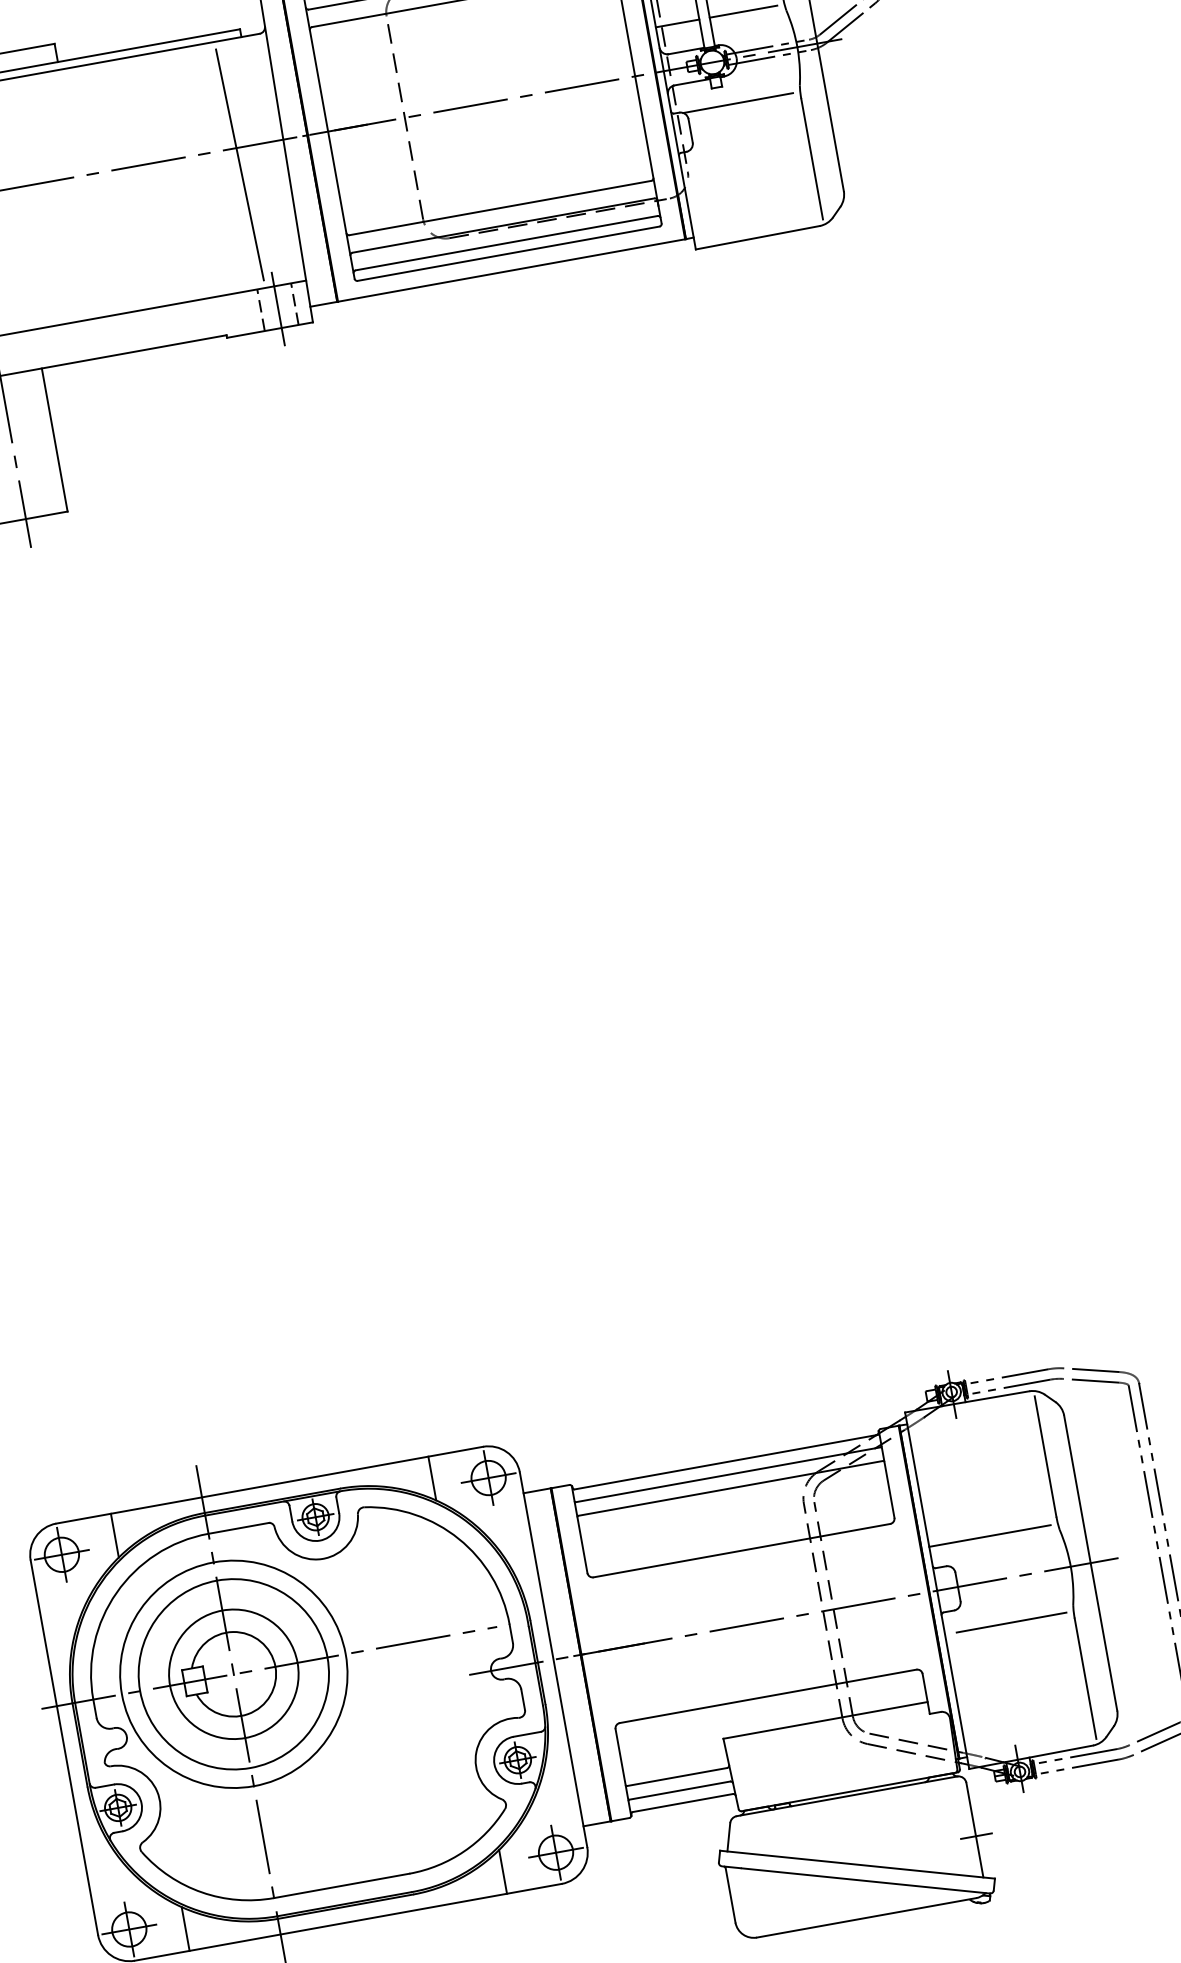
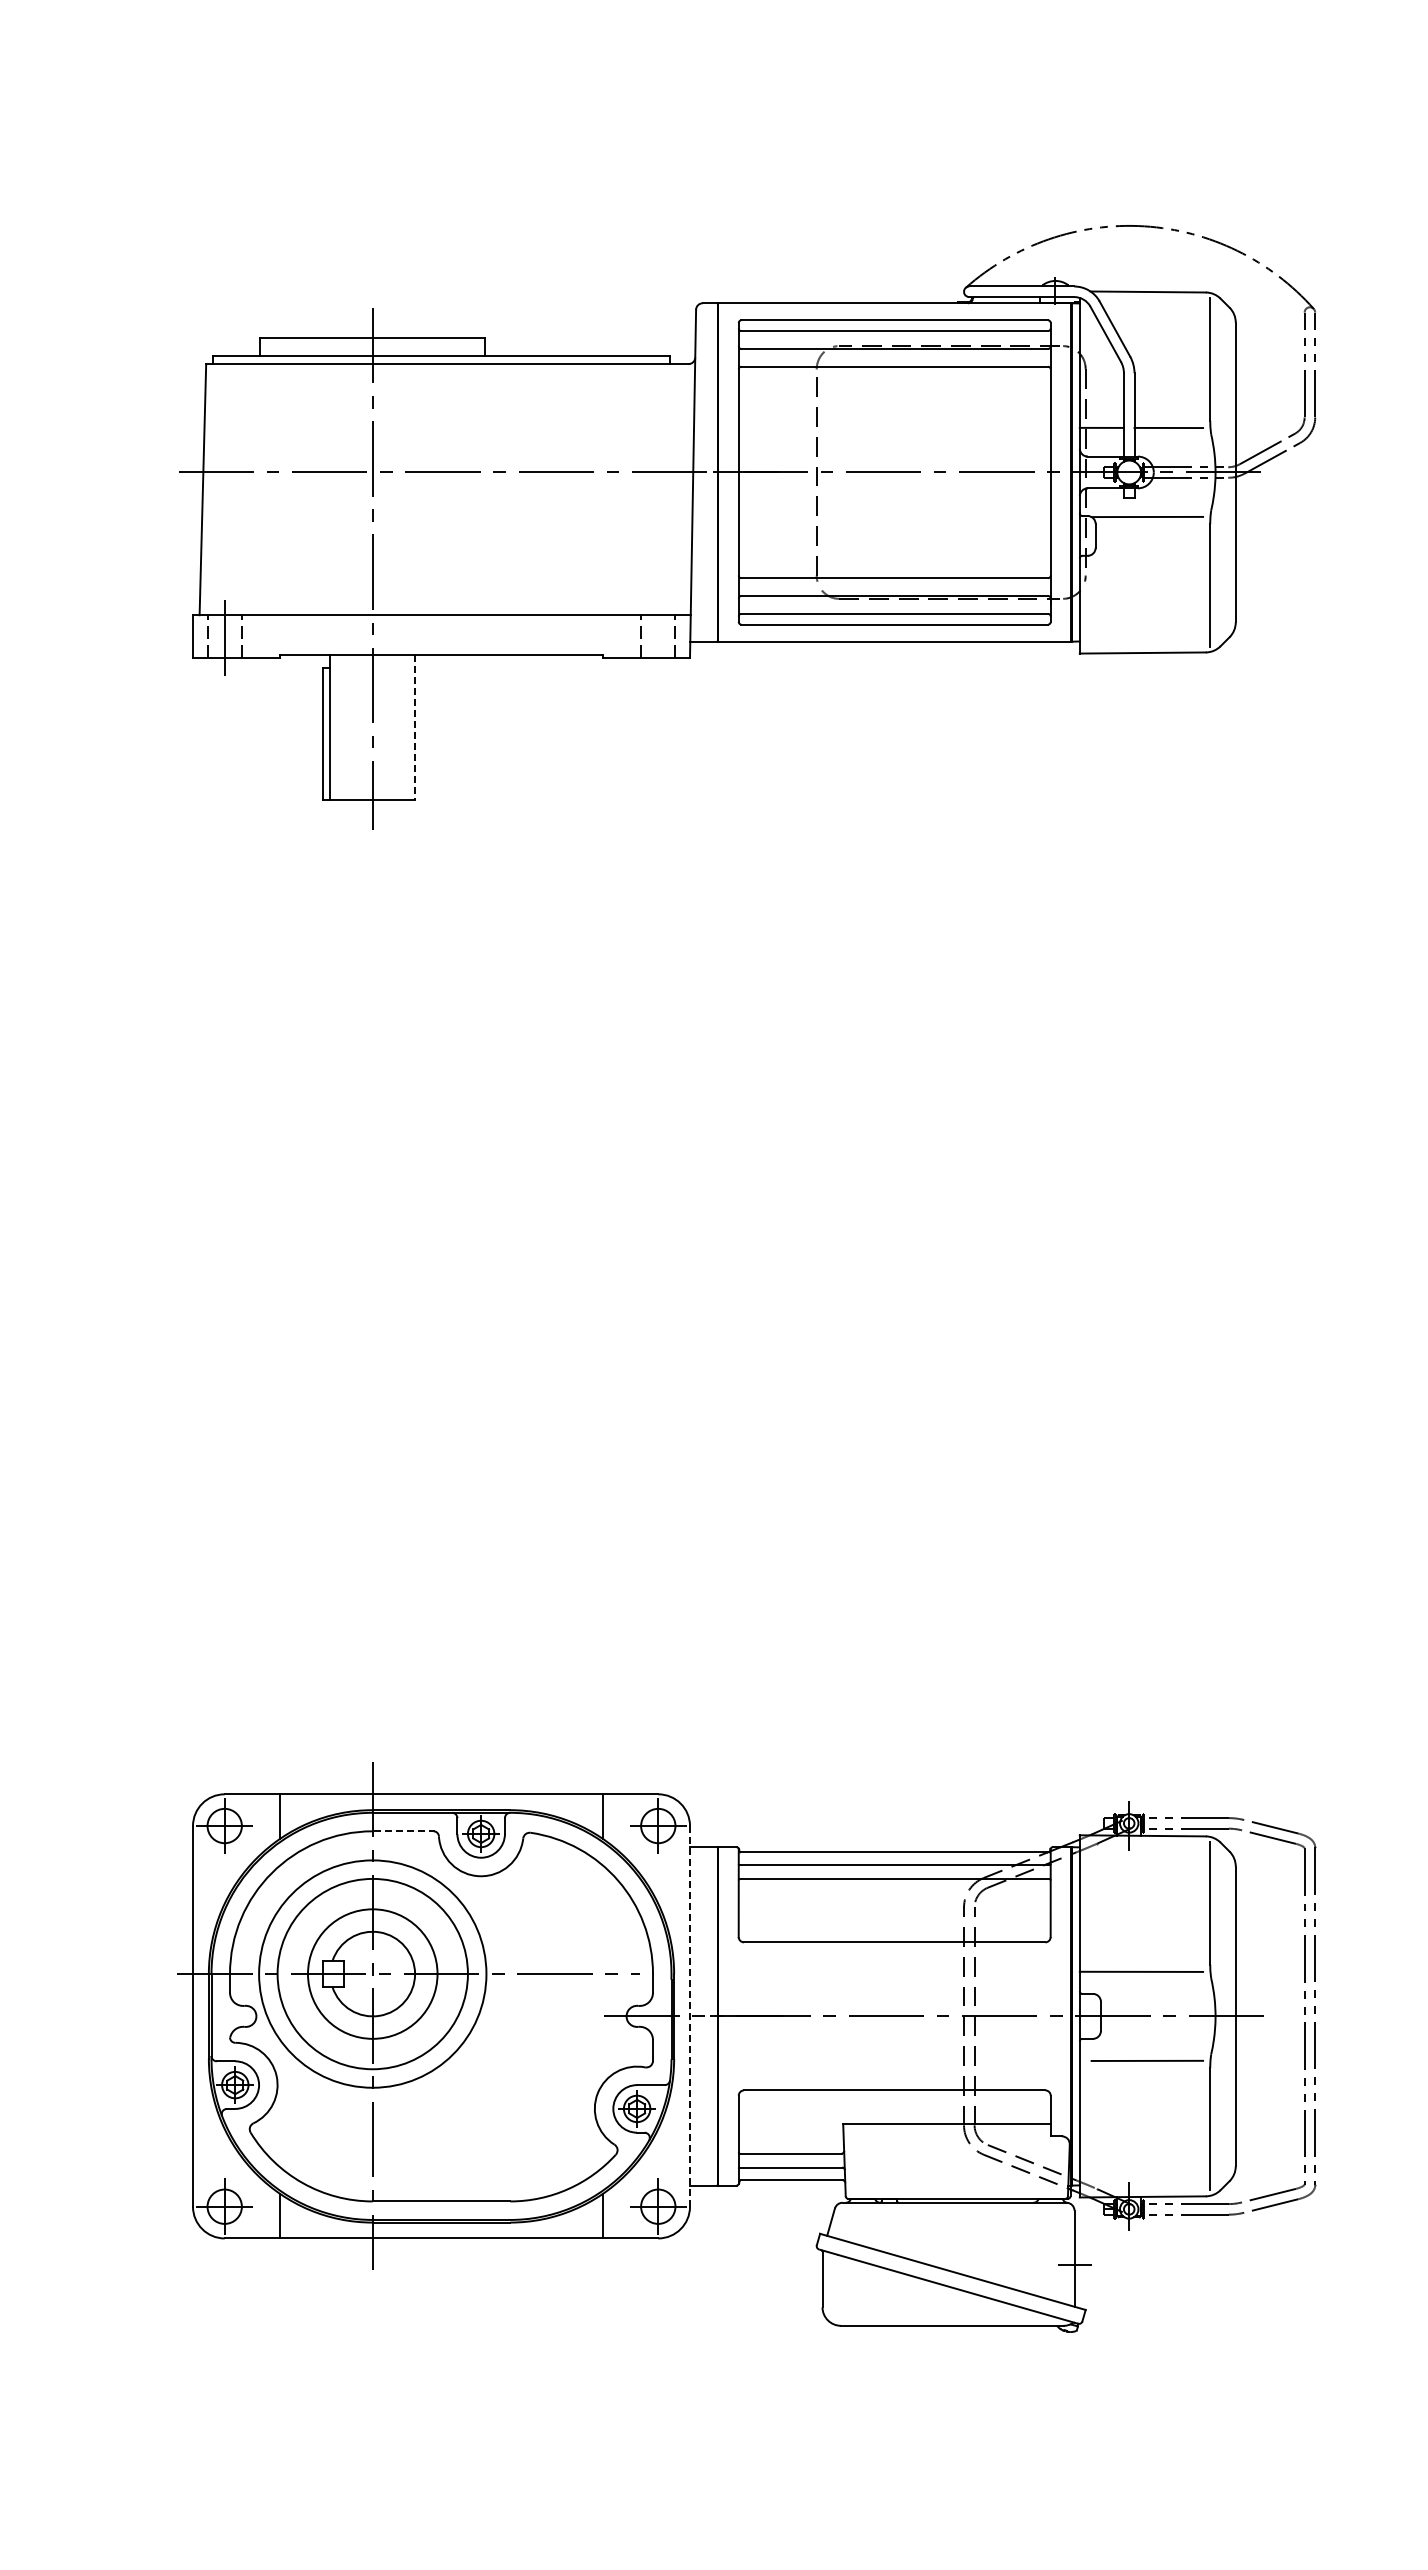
line: (239, 164) -> (645, 489), removed
line: (278, 307) -> (658, 636), removed
line: (55, 439) -> (415, 727), solid -> dashed
line: (239, 1528) -> (404, 1831), solid -> dashed
line: (553, 1658) -> (690, 2015), solid -> dashed

